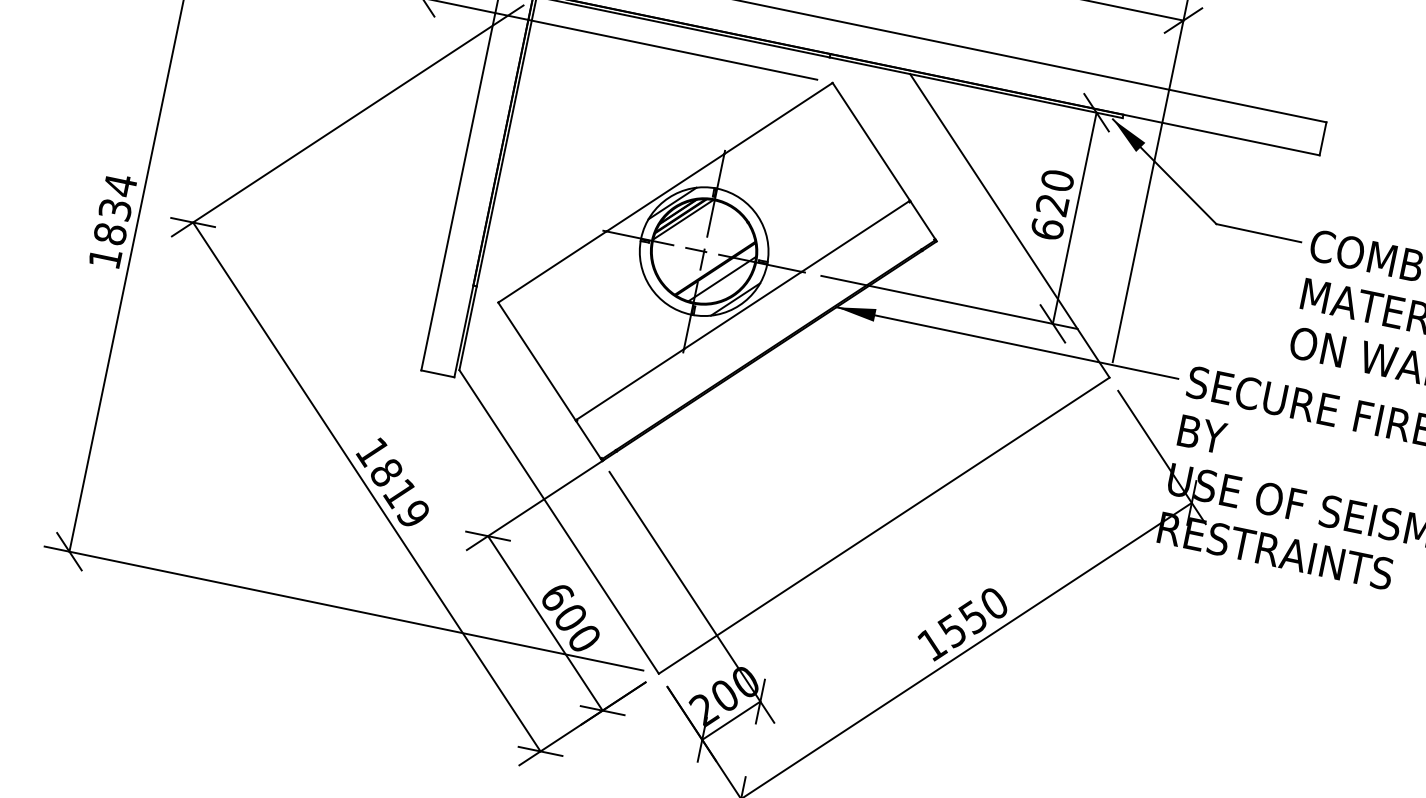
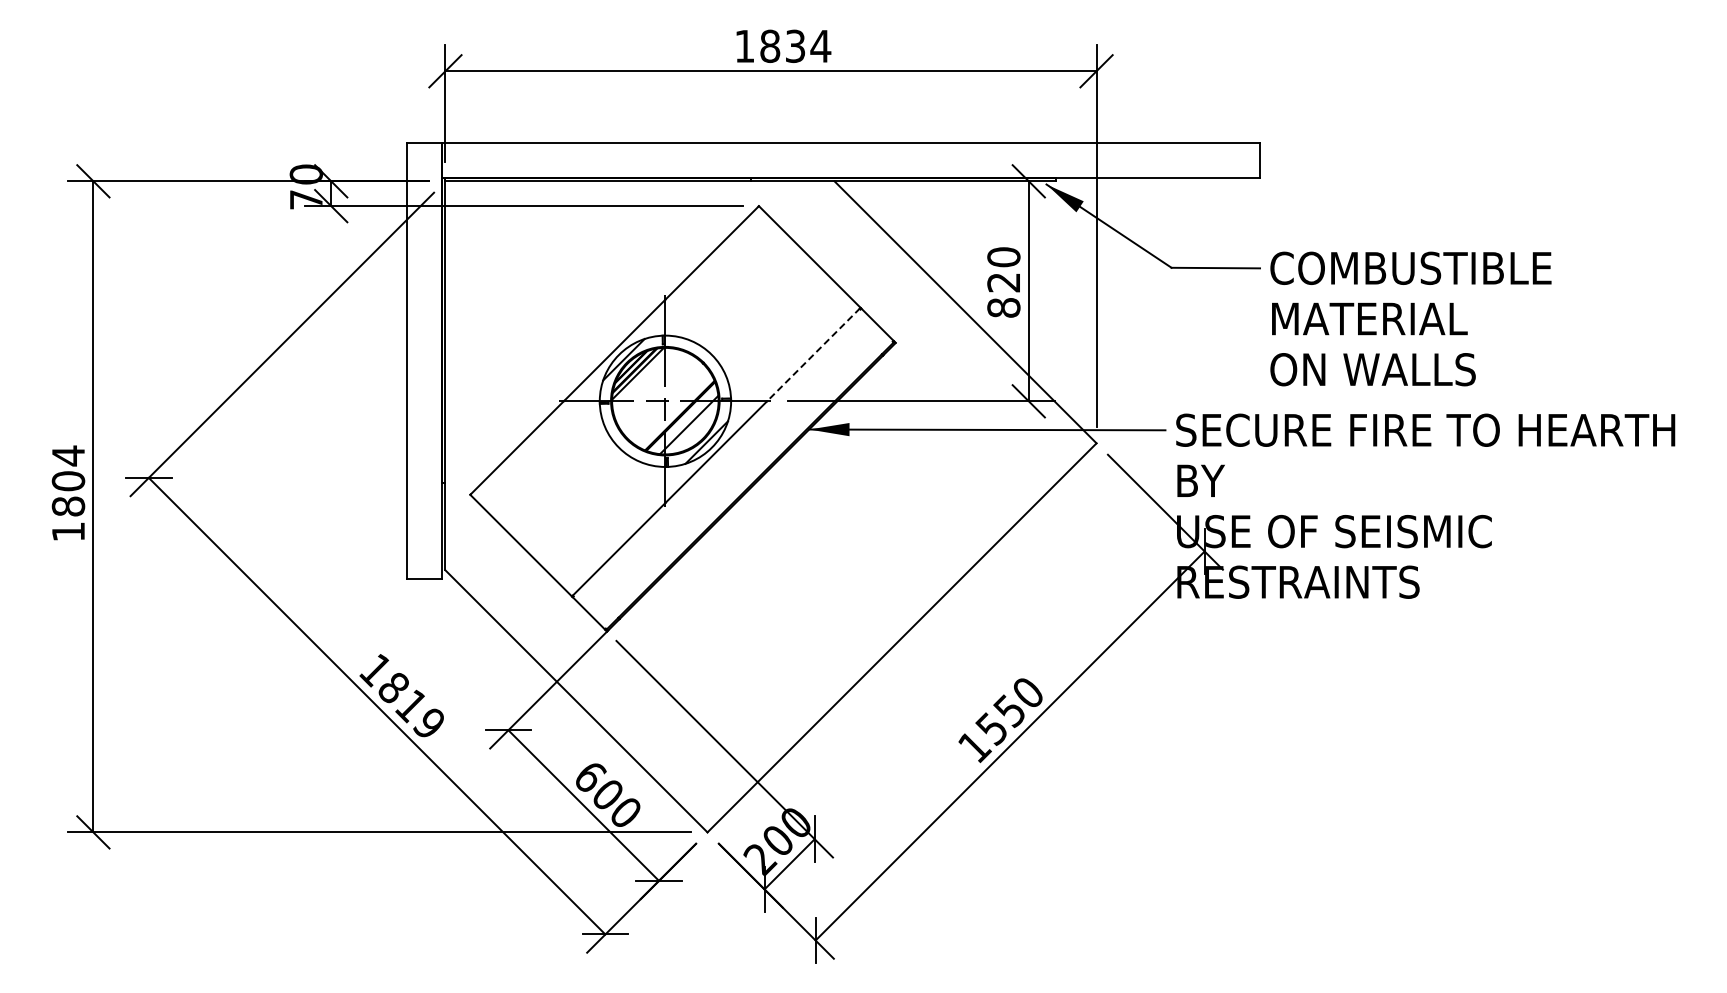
text: (115, 209) -> (68, 481), 1834 -> 1804
text: (1047, 228) -> (1003, 307), 620 -> 820
line: (855, 236) -> (813, 354), solid -> dashed

